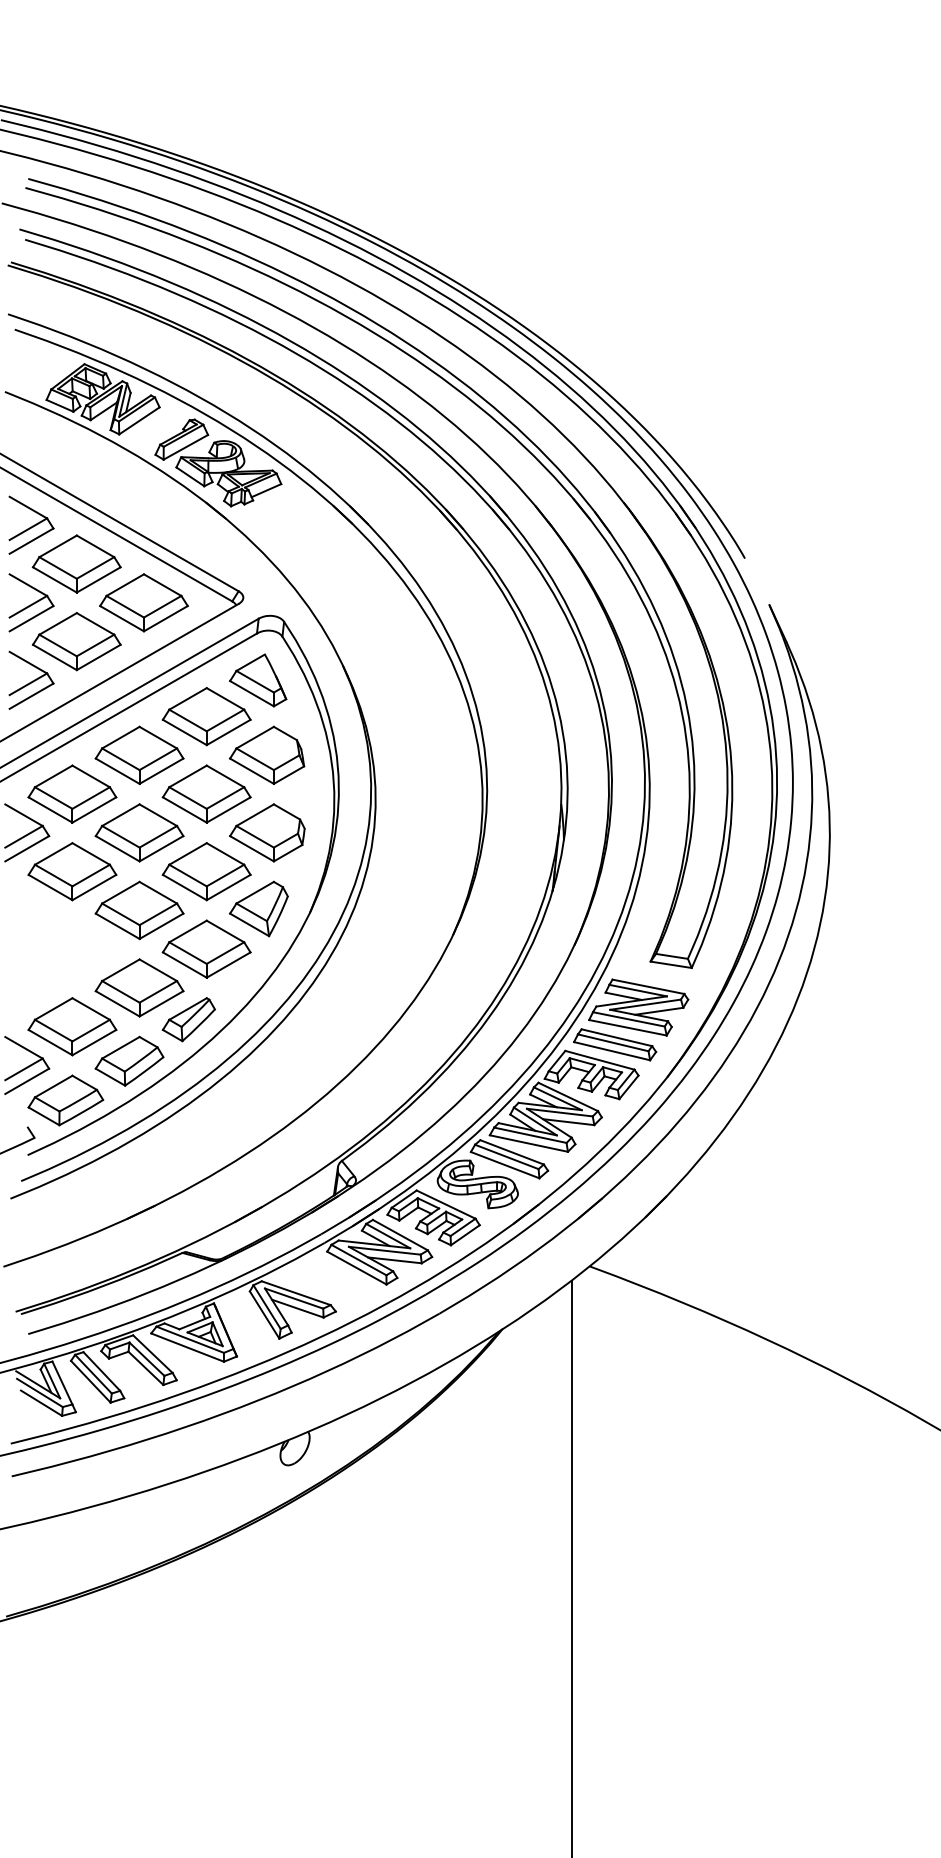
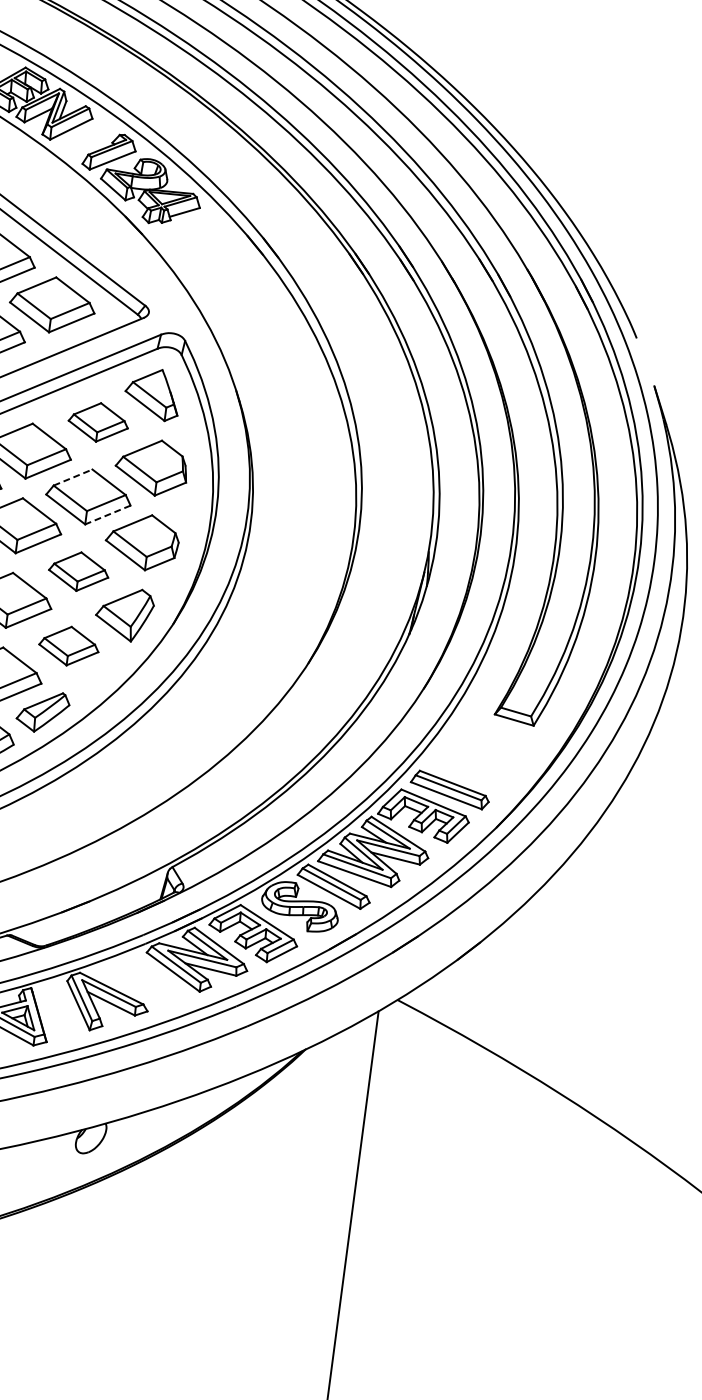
part: (206, 716) -> (98, 422), size x0.7
line: (188, 776) -> (73, 477), solid -> dashed
line: (228, 810) -> (107, 515), solid -> dashed
part: (206, 871) -> (78, 571), size x0.7
part: (206, 948) -> (69, 645), size x0.7
part: (638, 1007) -> (477, 757), removed

